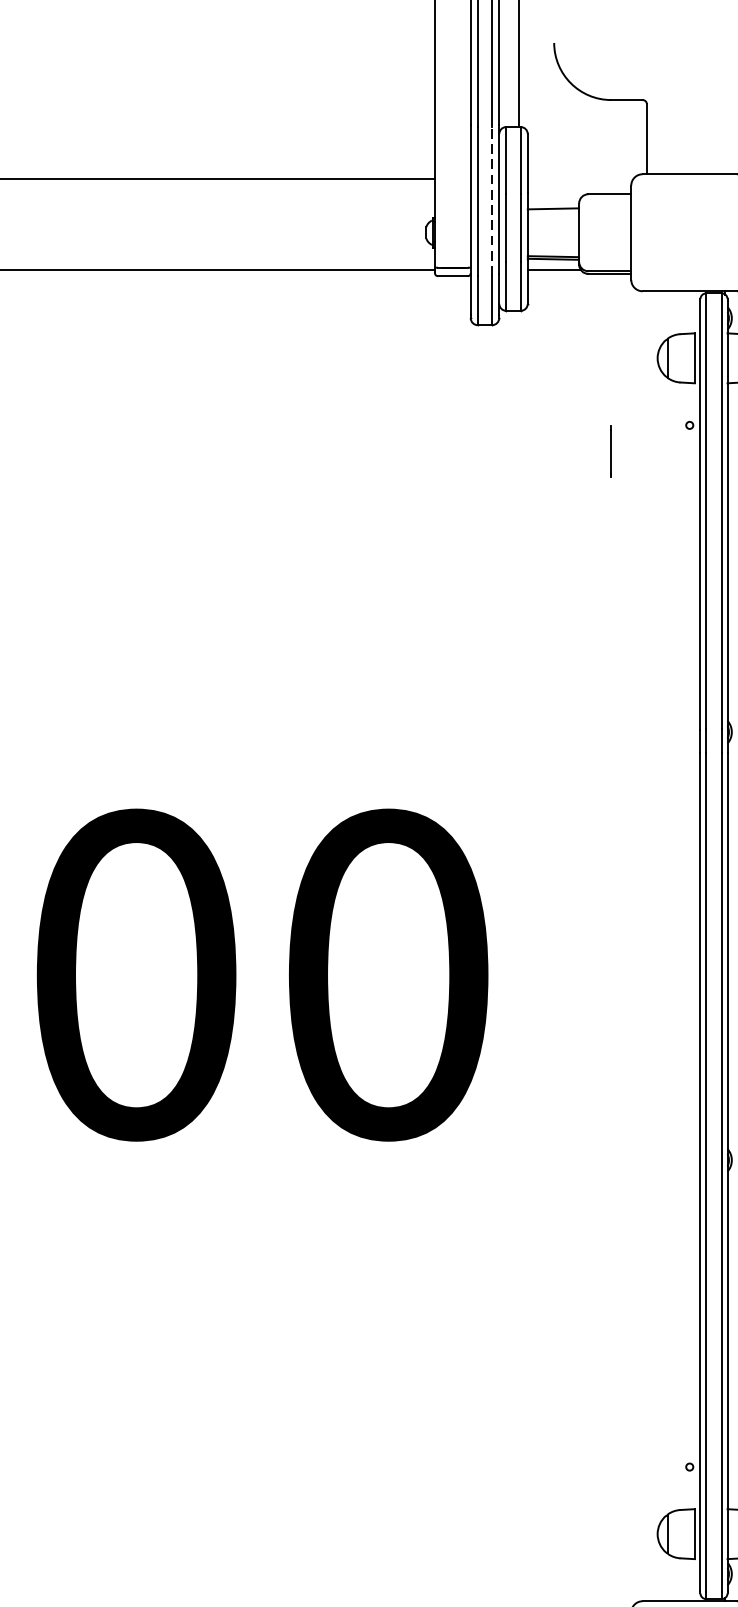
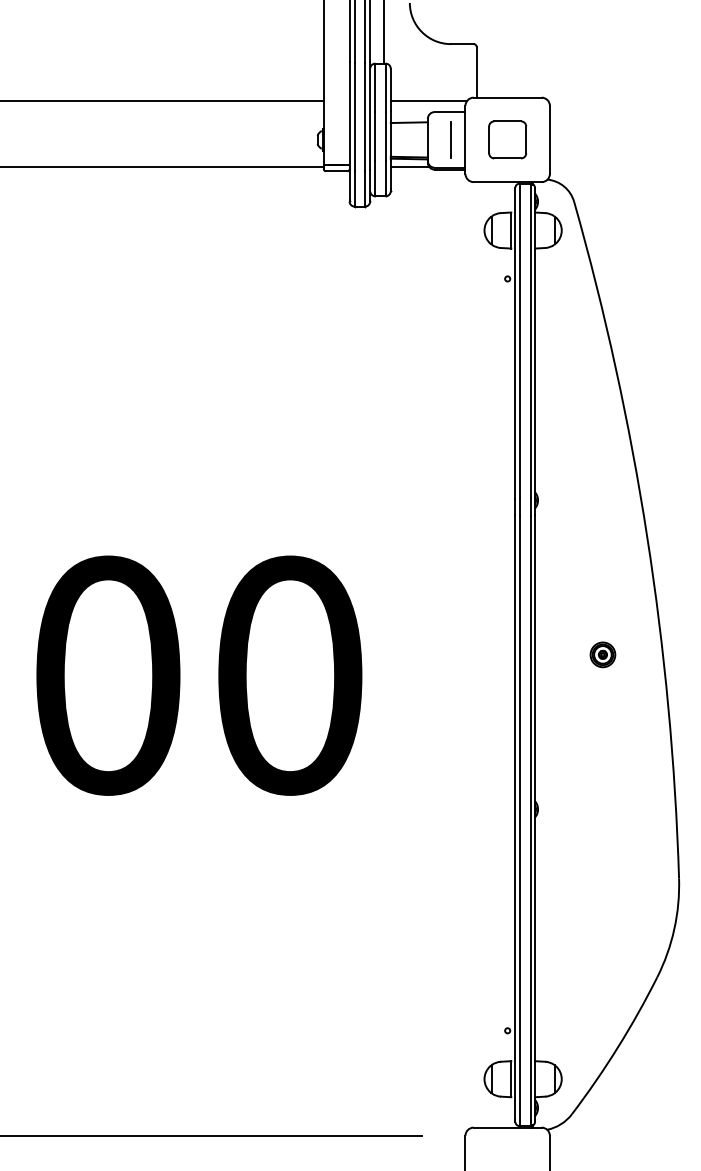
line: (580, 178) -> (428, 100), added
line: (492, 201) -> (365, 117), dashed -> solid
part: (689, 232) -> (507, 139), added
line: (610, 451) -> (450, 139), moved

